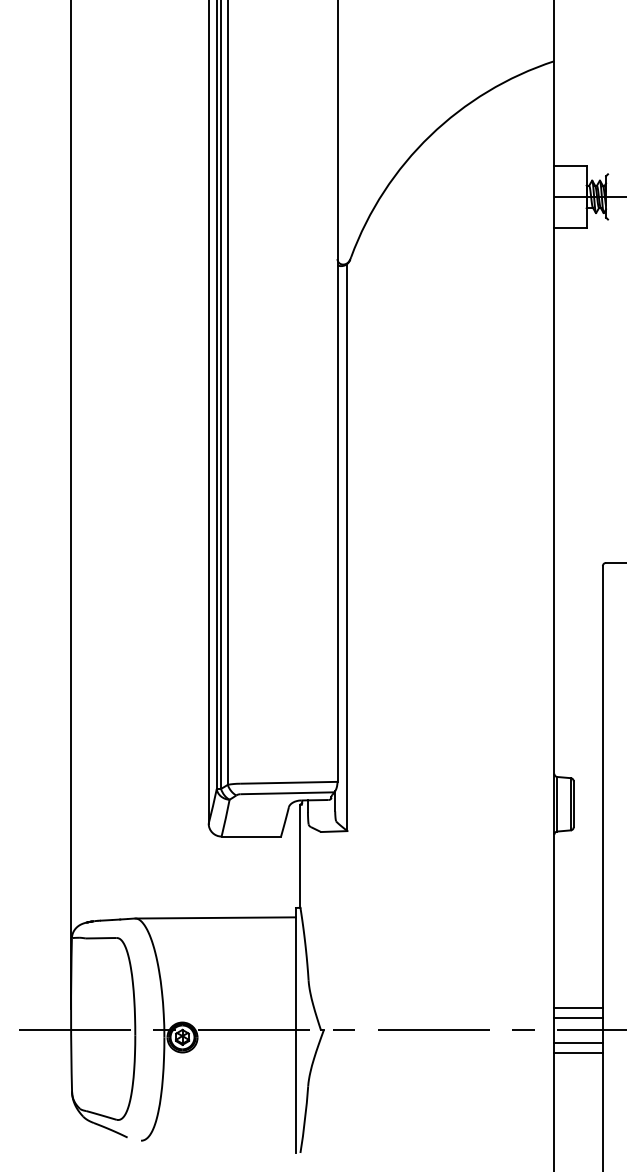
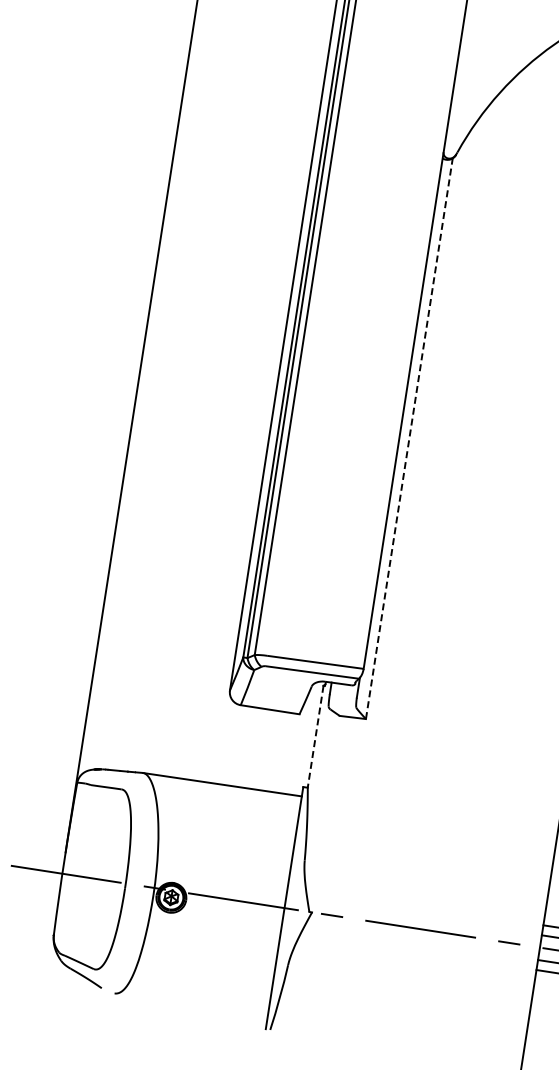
line: (347, 547) -> (409, 438), solid -> dashed
line: (300, 856) -> (315, 736), solid -> dashed

